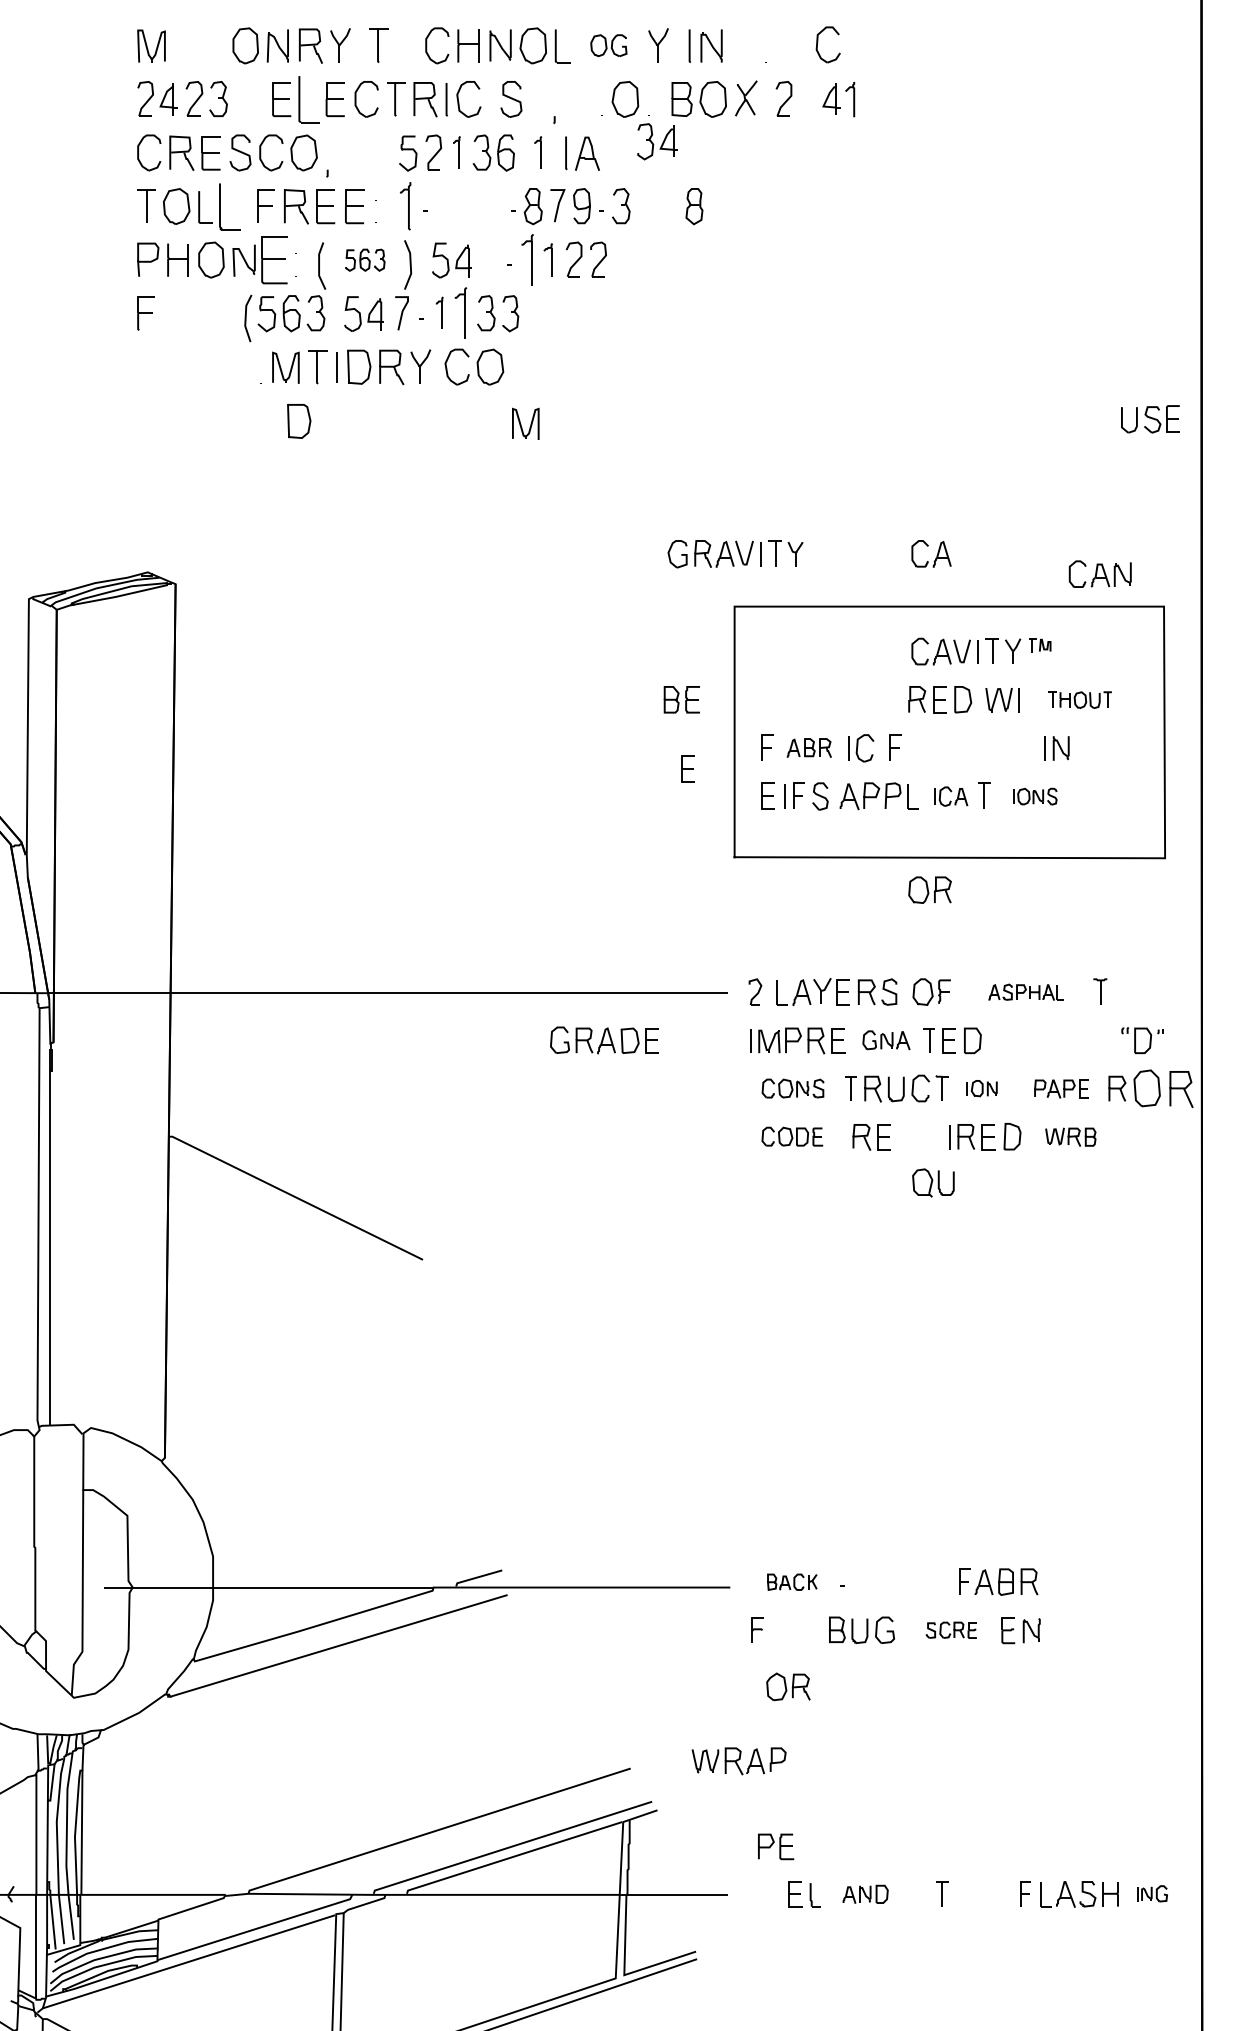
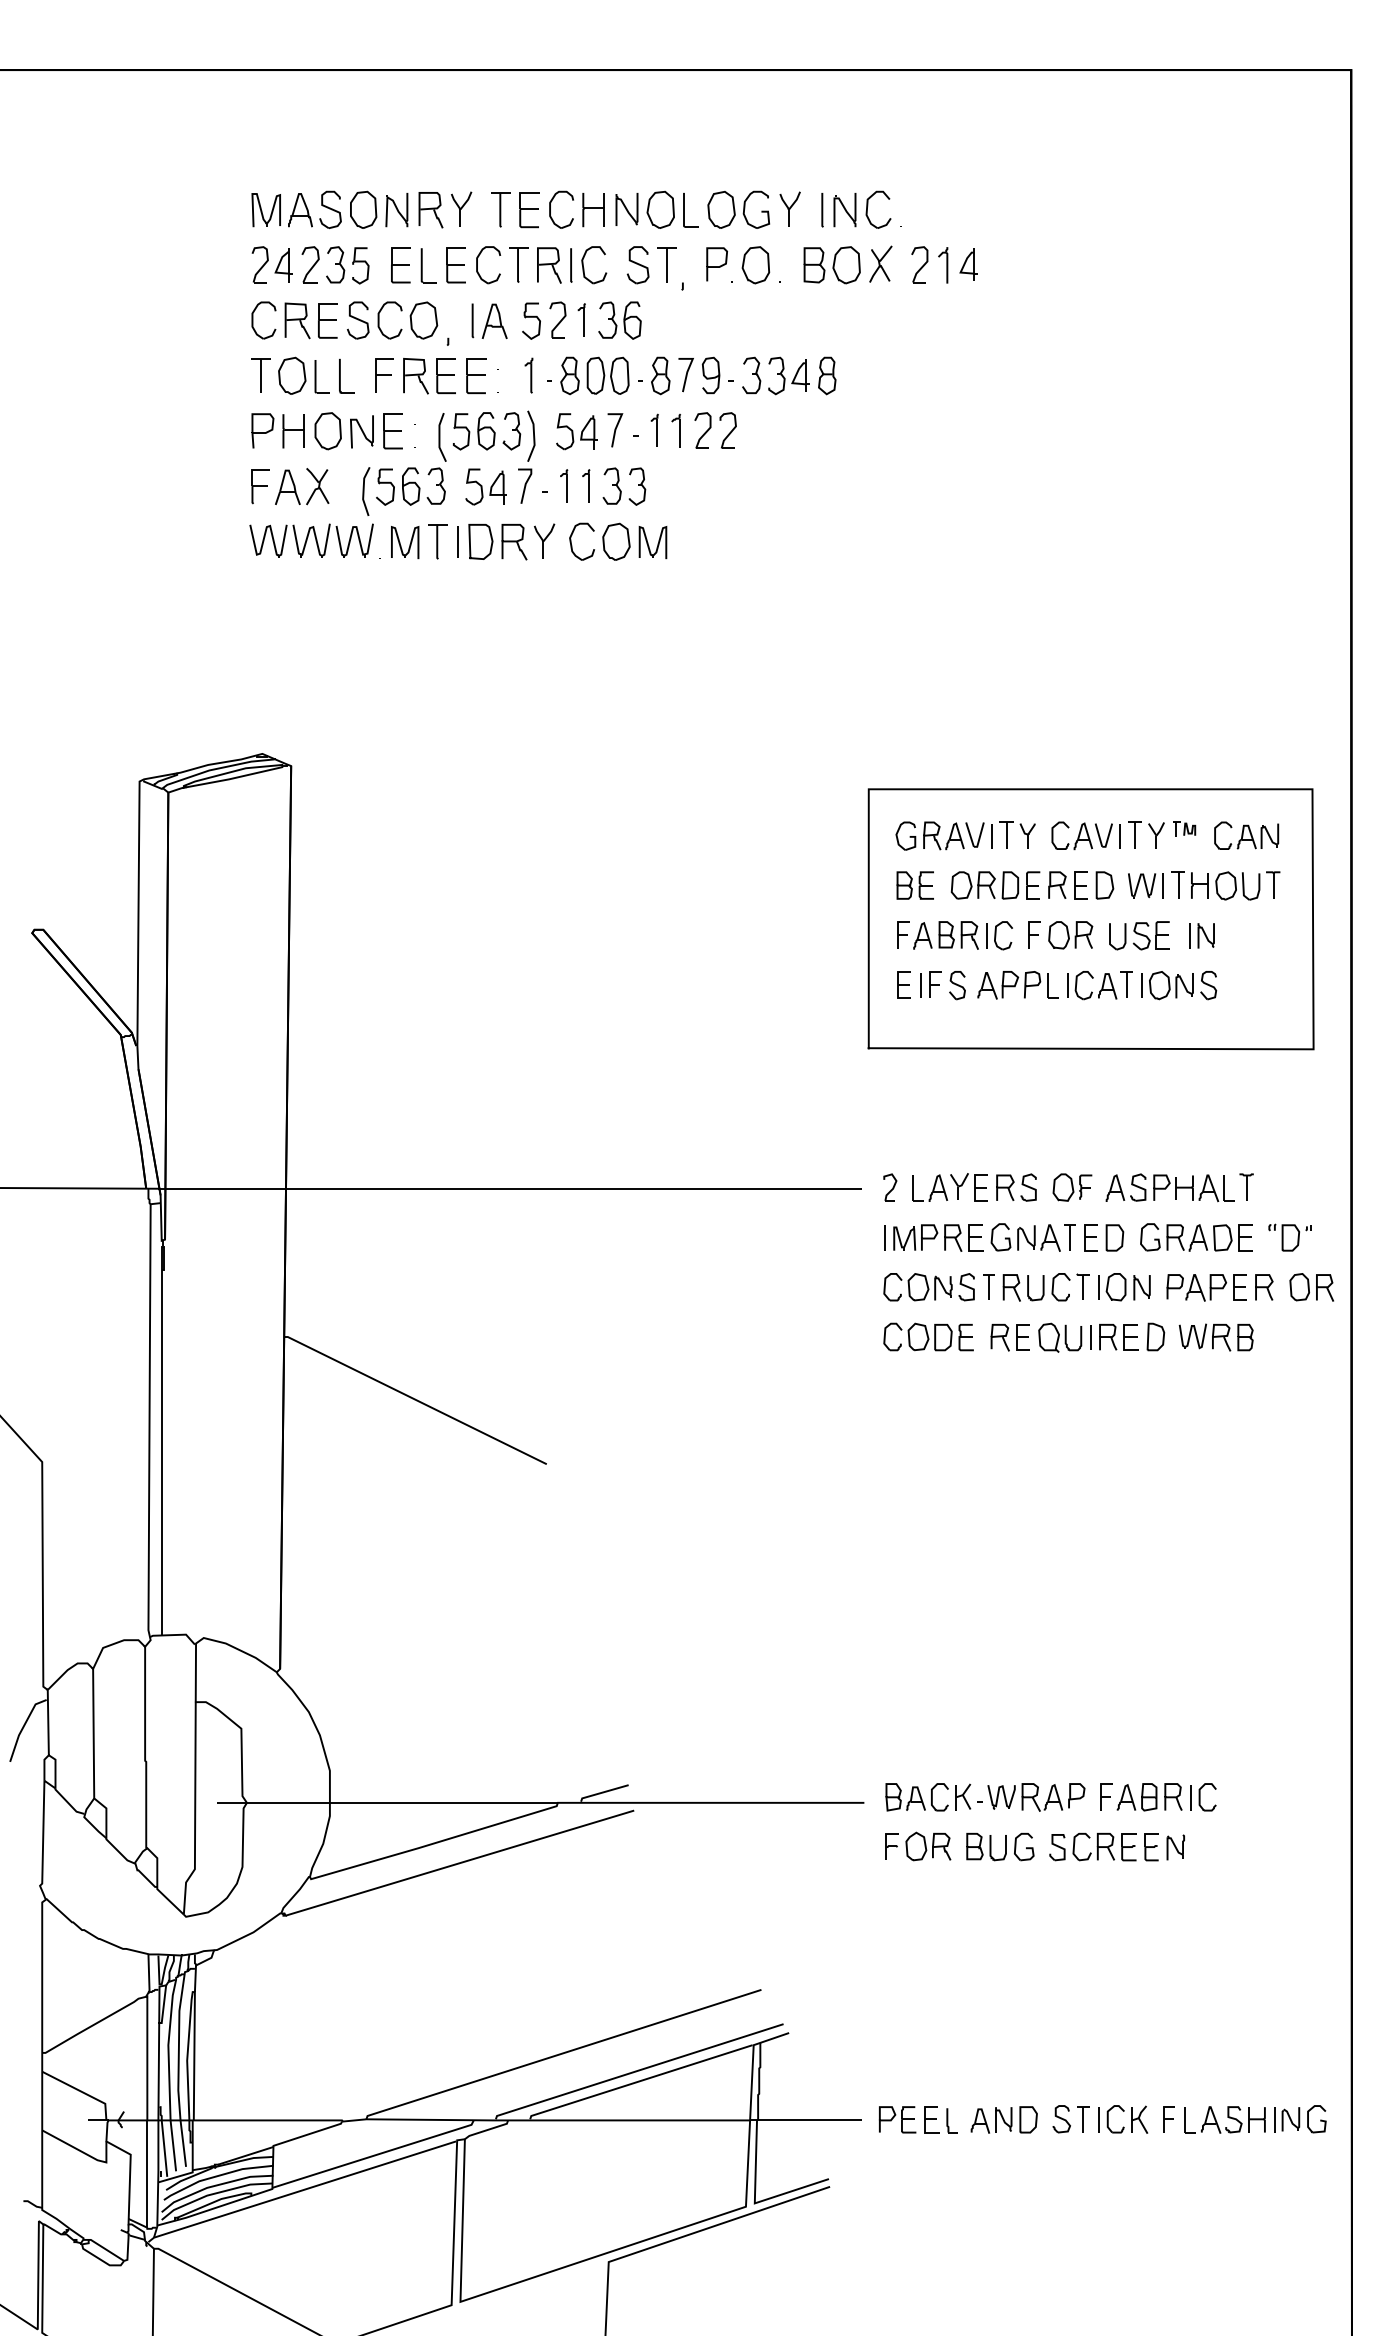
part: (818, 41) -> (868, 206), moved
part: (198, 45) -> (314, 209), added
part: (608, 45) -> (738, 209), size x1.67
part: (406, 46) -> (529, 210), added
part: (538, 98) -> (666, 264), added
part: (242, 99) -> (360, 265), added
part: (308, 99) -> (428, 265), size x0.71
part: (850, 99) -> (943, 265), moved
curve: (587, 100) -> (716, 266), added
part: (656, 141) -> (788, 375), moved
part: (537, 151) -> (665, 319), removed
part: (582, 152) -> (489, 320), moved
part: (229, 206) -> (346, 375), size x0.71
part: (405, 206) -> (528, 375), size x0.71
part: (469, 206) -> (594, 375), added
part: (527, 258) -> (654, 429), size x0.62
line: (489, 259) -> (615, 430), added
part: (273, 260) -> (392, 431), size x0.71
part: (365, 260) -> (487, 431), size x1.67
part: (461, 312) -> (586, 485), size x0.62
part: (179, 313) -> (295, 486), added
part: (195, 365) -> (311, 540), added
part: (1150, 419) -> (1139, 935), moved
curve: (289, 420) -> (408, 597), removed
part: (525, 423) -> (652, 542), moved
part: (735, 553) -> (965, 835), moved
part: (936, 555) -> (1077, 736), removed
part: (1100, 573) -> (1246, 835), moved
part: (681, 699) -> (914, 885), moved
part: (857, 699) -> (995, 885), added
part: (1079, 699) -> (1225, 885), size x1.67
part: (808, 748) -> (945, 935), size x1.43
part: (687, 768) -> (820, 956), removed
part: (951, 796) -> (1092, 985), size x1.43
part: (1035, 796) -> (1179, 985), size x1.67
part: (929, 890) -> (1070, 935), moved
part: (1025, 992) -> (1169, 1187), size x1.67
part: (604, 1040) -> (1196, 1237), moved
part: (886, 1040) -> (1025, 1237), size x1.43
part: (792, 1088) -> (928, 1287), size x1.43
part: (982, 1088) -> (1124, 1287), size x1.67
part: (1061, 1088) -> (1206, 1287), size x1.43
part: (1163, 1088) -> (1311, 1287), size x0.71
part: (792, 1136) -> (928, 1336), size x1.43
part: (1070, 1137) -> (1215, 1337), size x1.43
part: (933, 1182) -> (1060, 1337), moved
part: (792, 1582) -> (928, 1797), size x1.67
part: (1058, 1582) -> (1203, 1797), added
part: (951, 1629) -> (1092, 1846), size x1.67
part: (788, 1686) -> (928, 1846), moved
part: (739, 1761) -> (1036, 1797), moved
part: (775, 1846) -> (897, 2119), moved
part: (865, 1893) -> (1003, 2119), size x1.43
part: (921, 1893) -> (1061, 2119), added
part: (1152, 1893) -> (1300, 2119), size x1.67
part: (981, 1900) -> (1123, 2126), added

